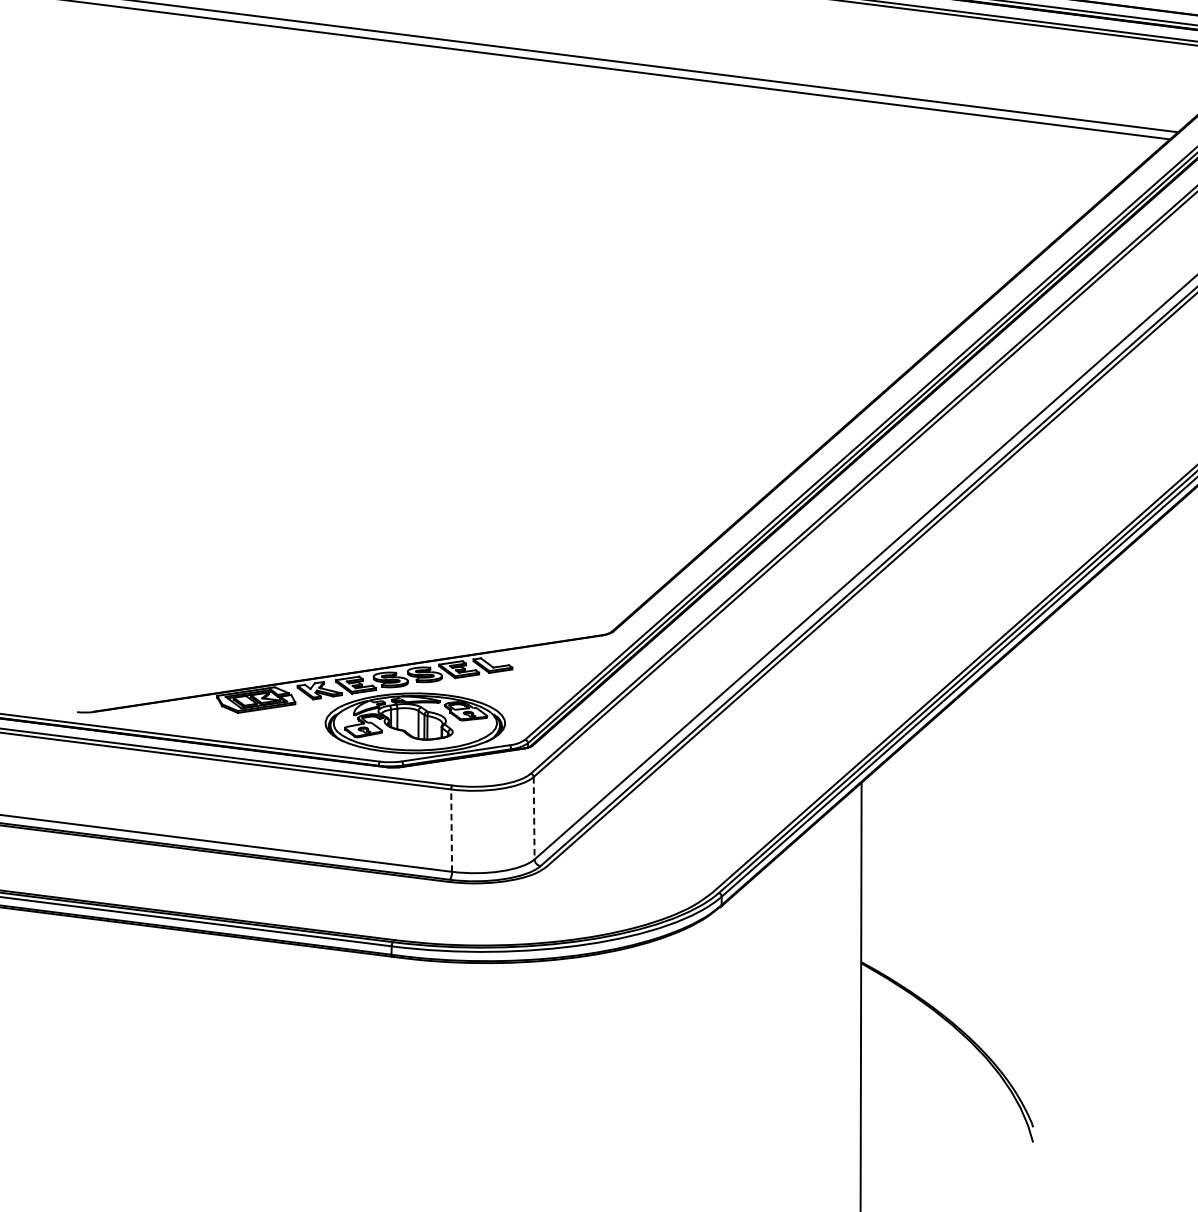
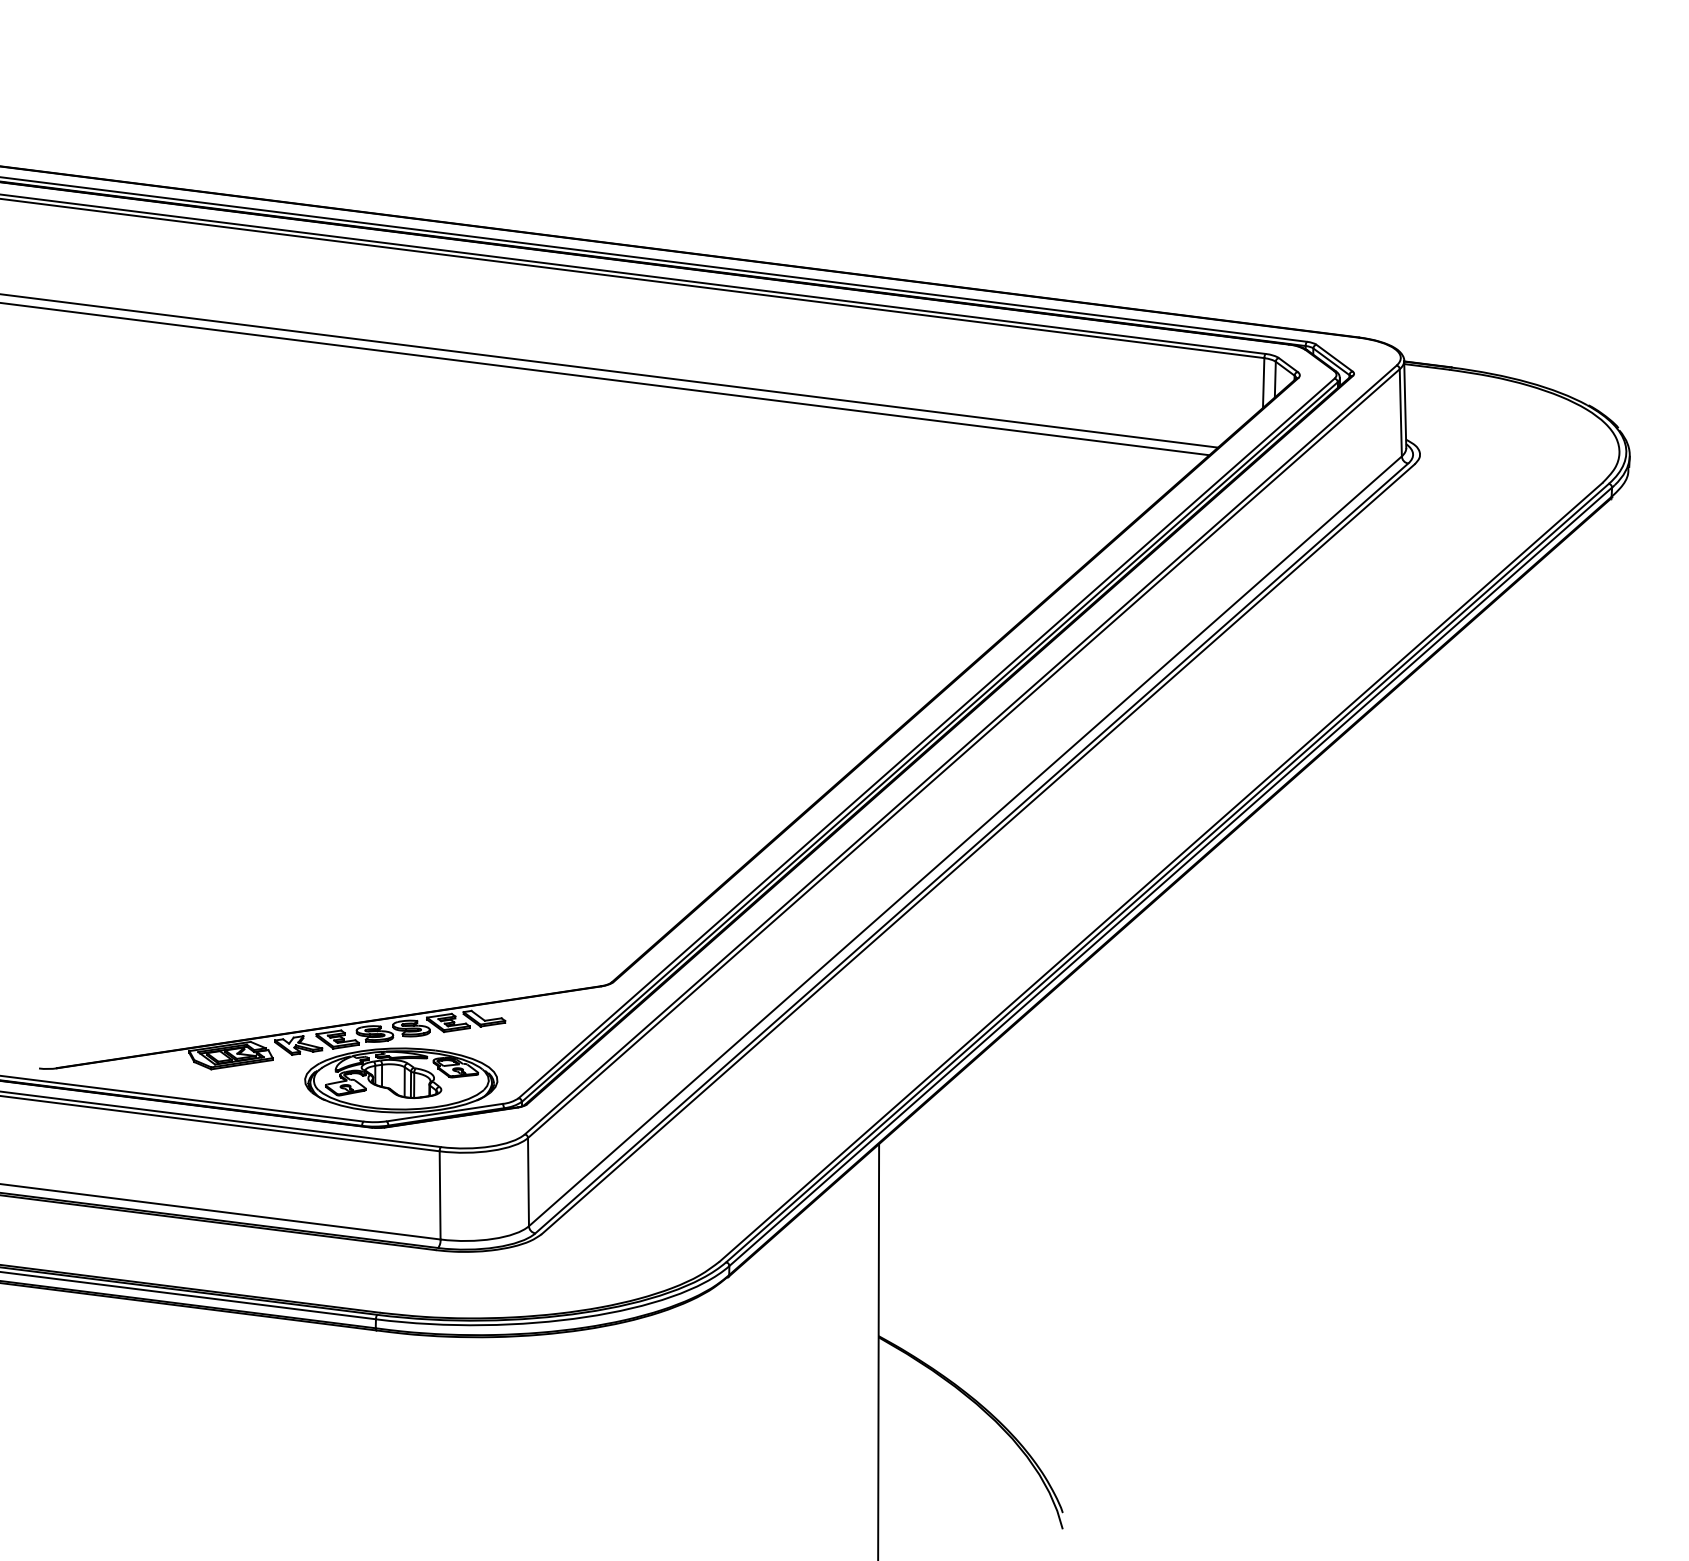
line: (534, 818) -> (528, 1182), dashed -> solid
line: (451, 829) -> (440, 1194), dashed -> solid

